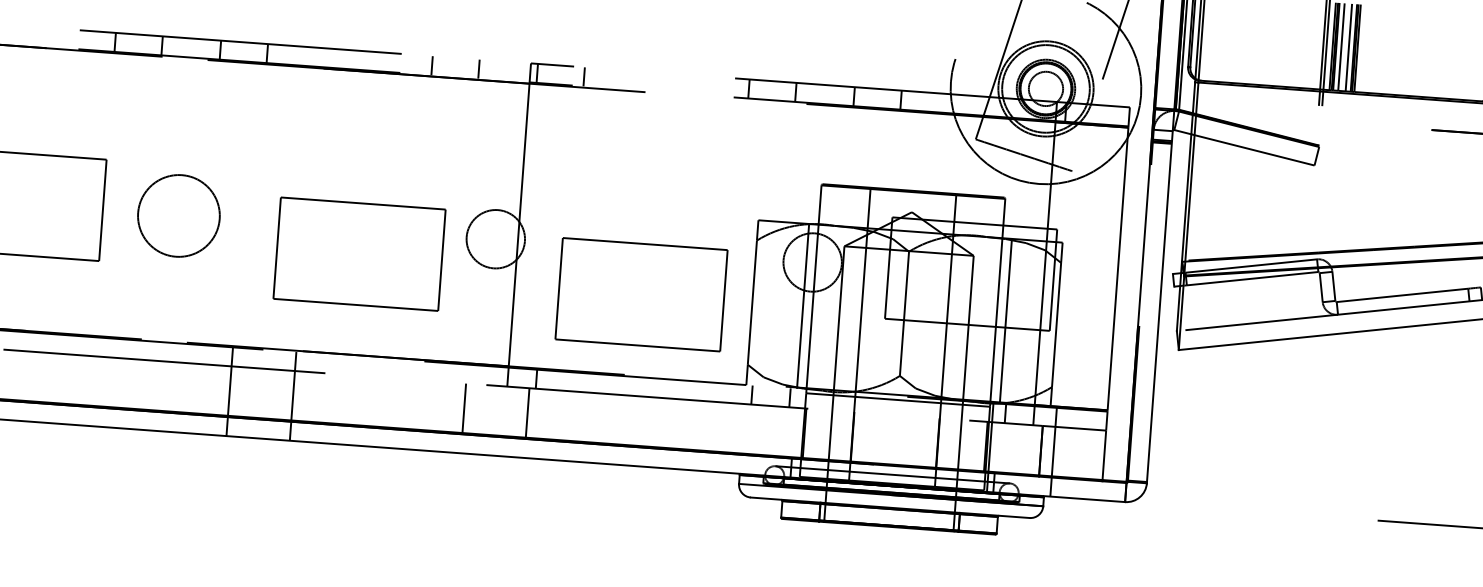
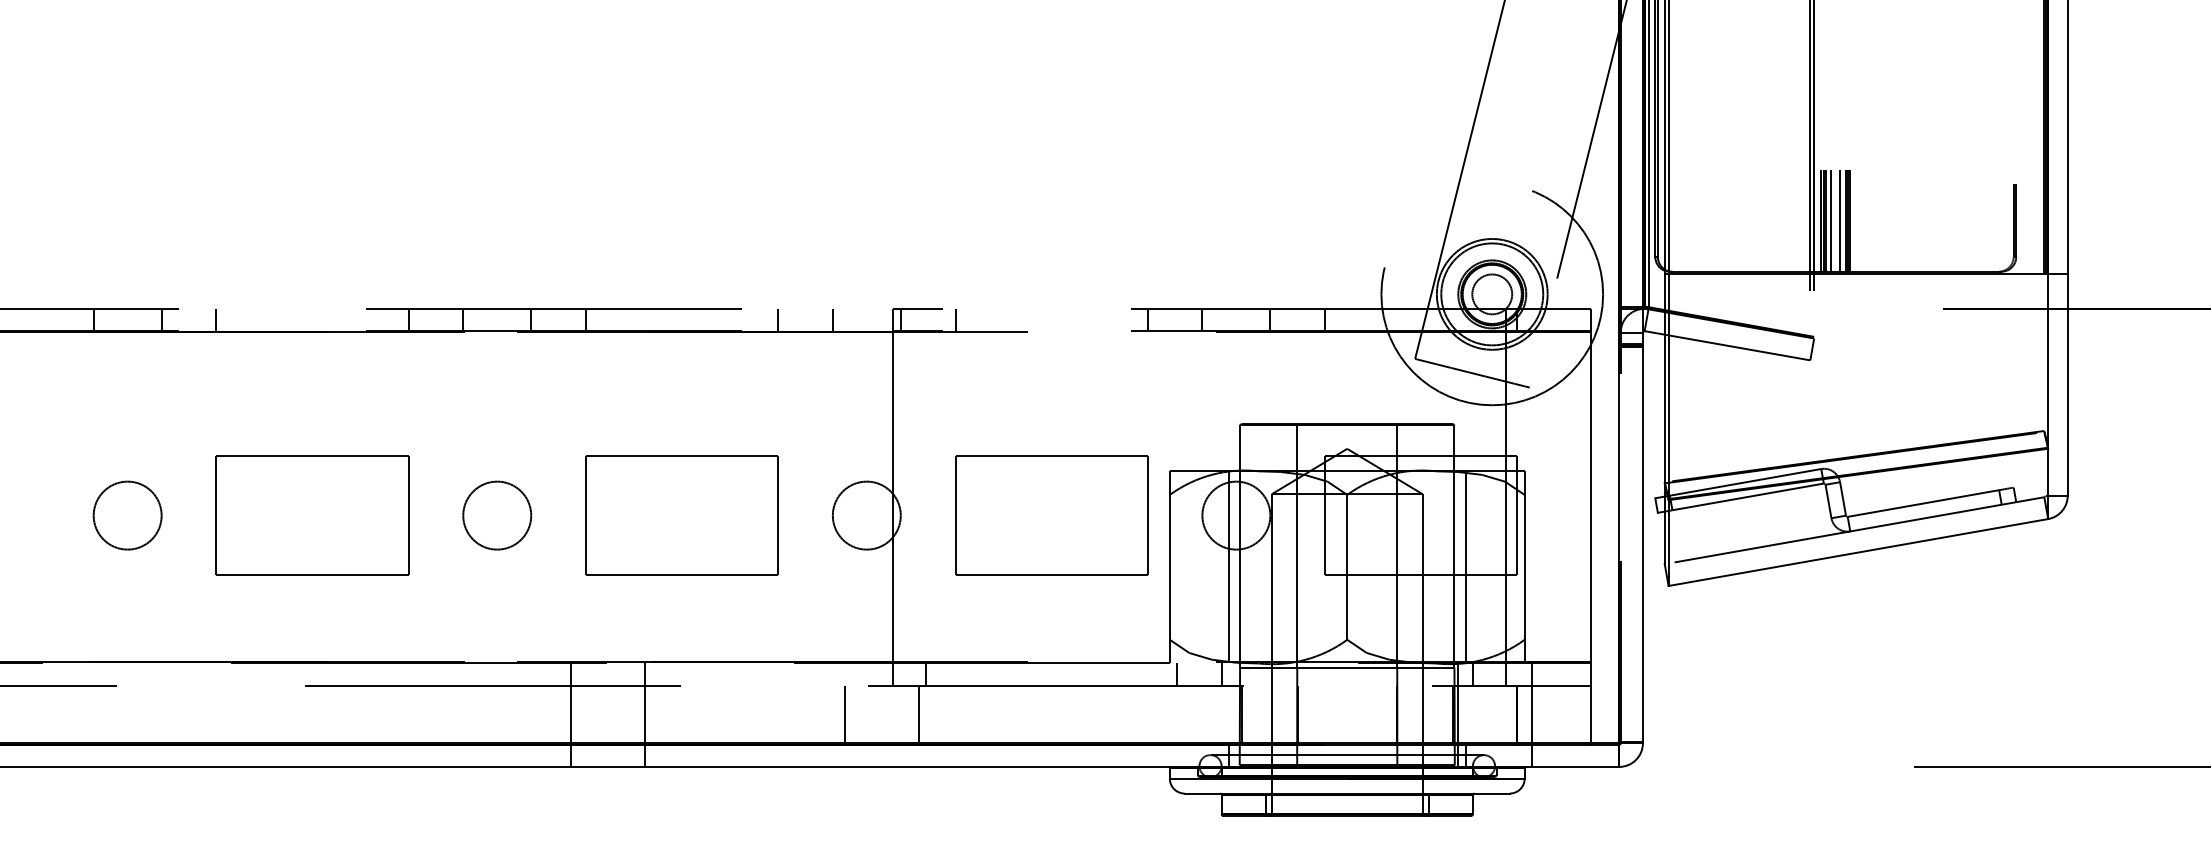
circle: (179, 215) -> (497, 515), size x0.71
part: (359, 254) -> (681, 515), moved
part: (641, 294) -> (1051, 515), moved

